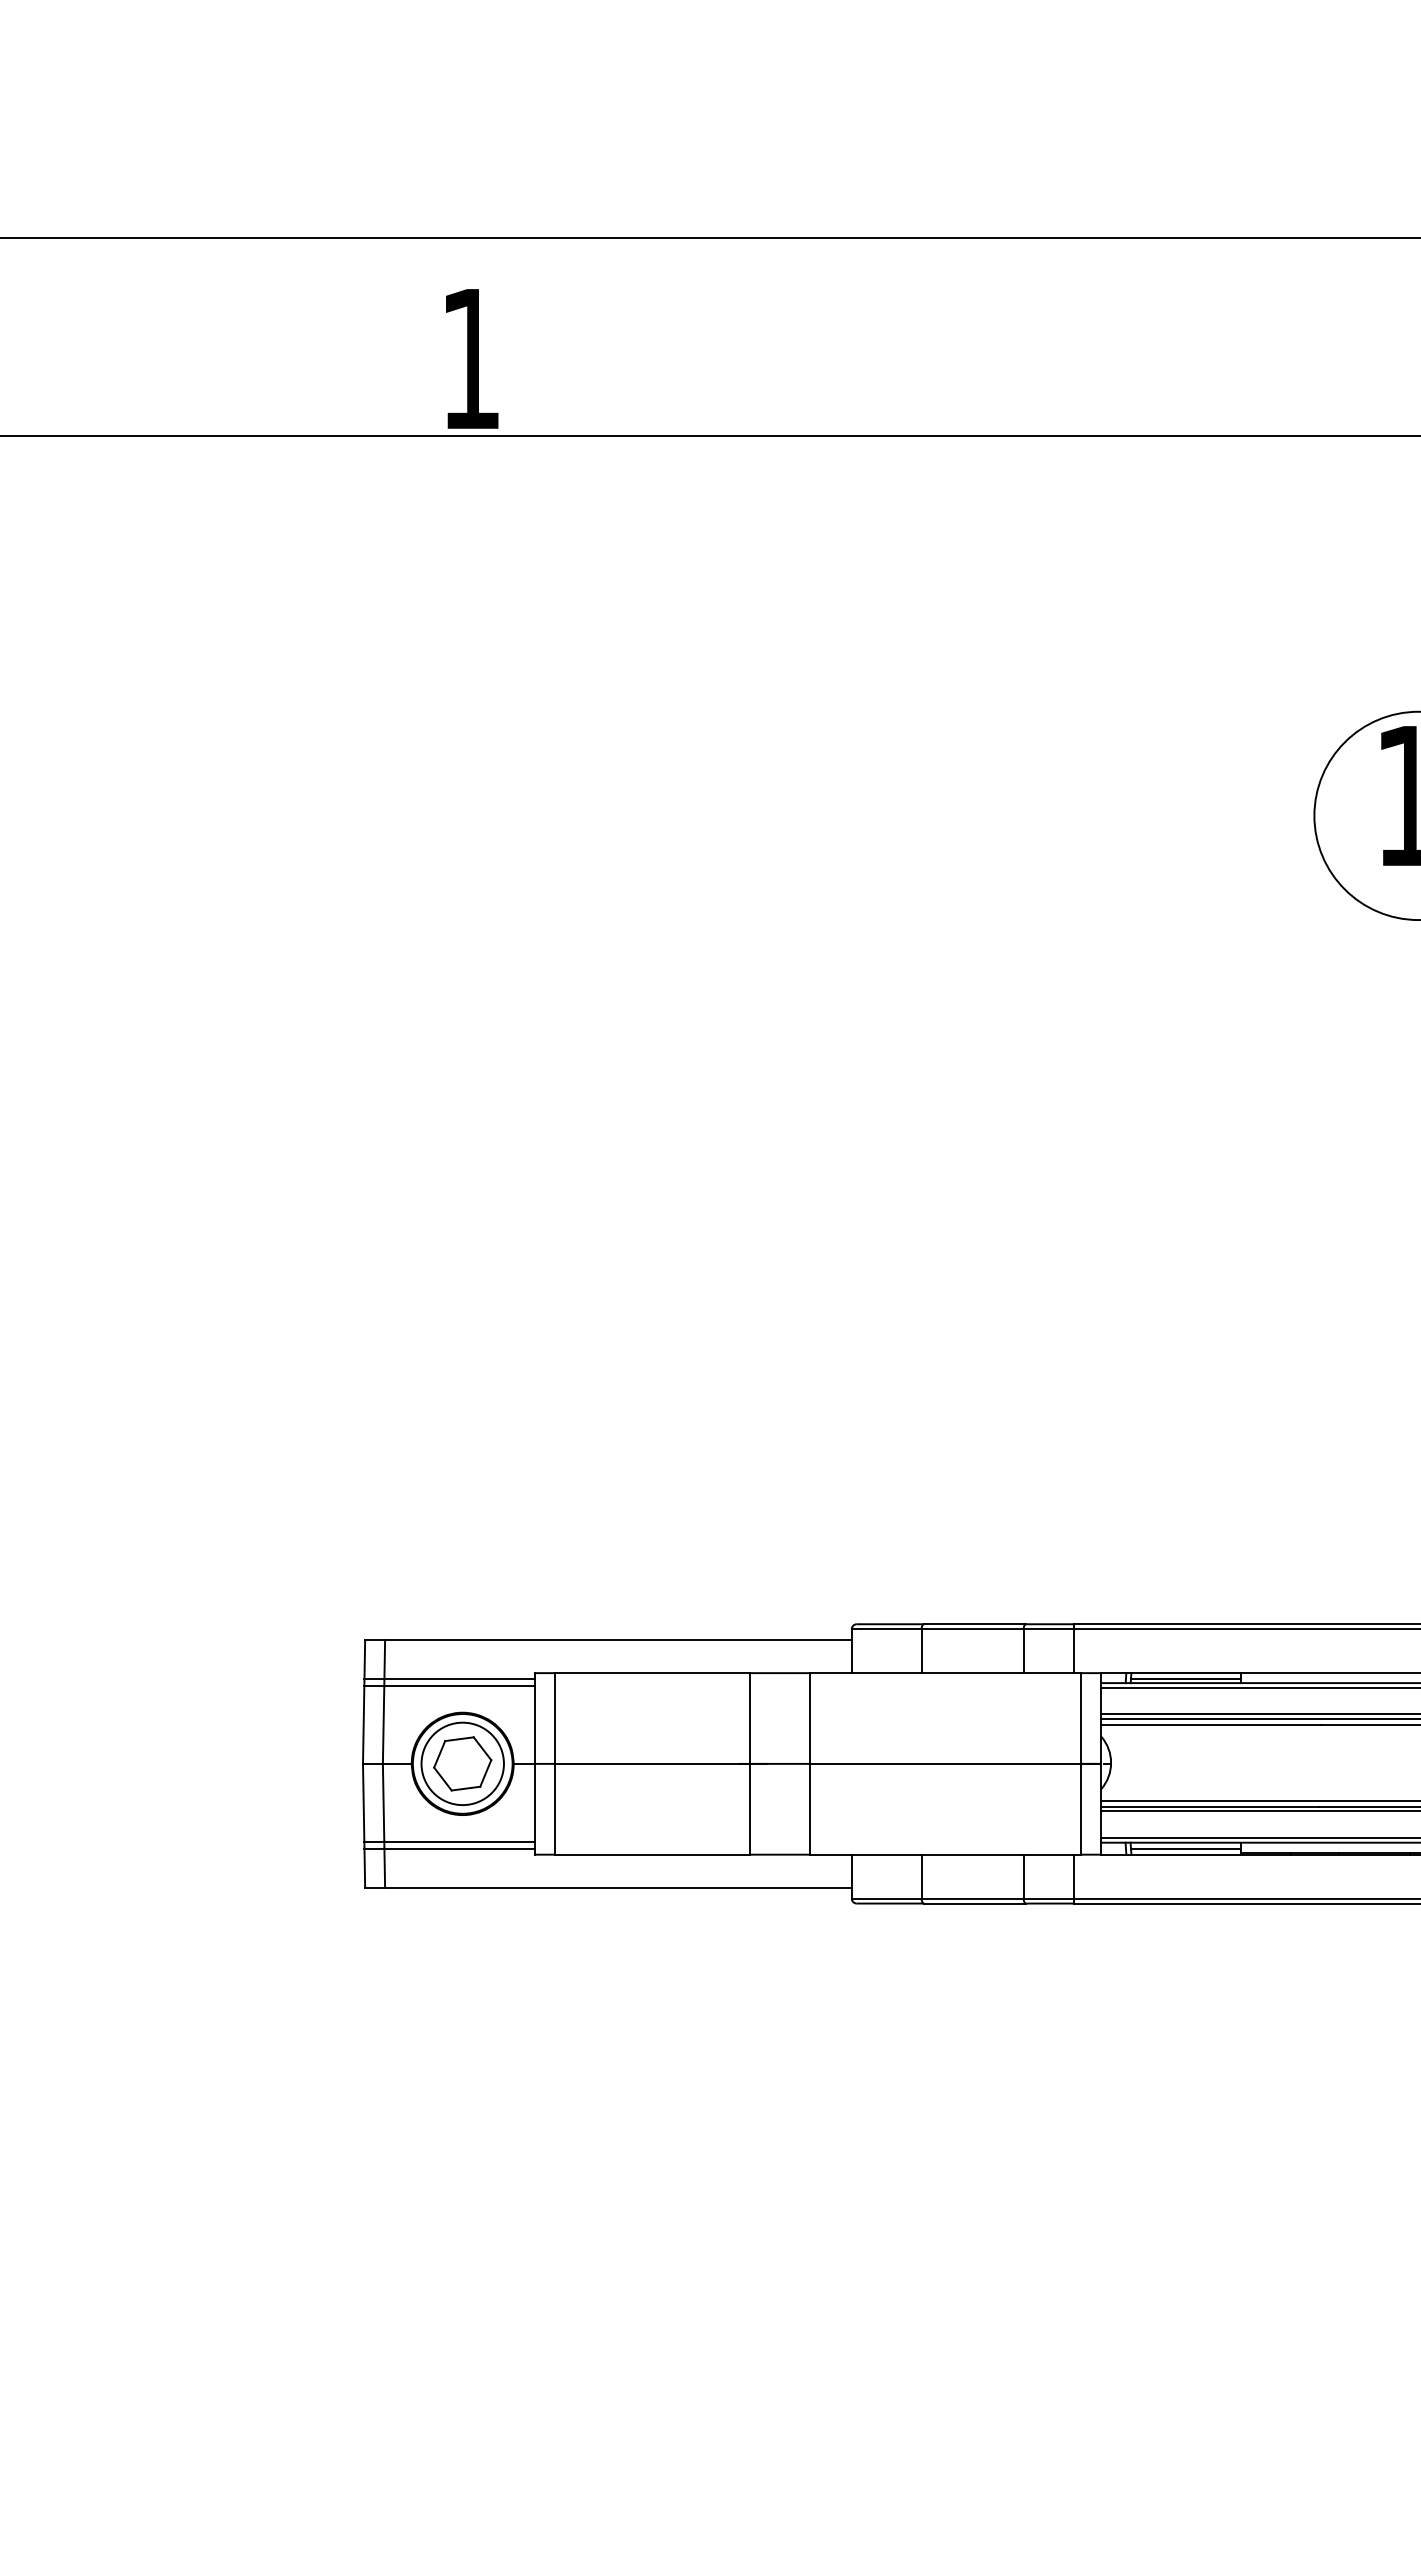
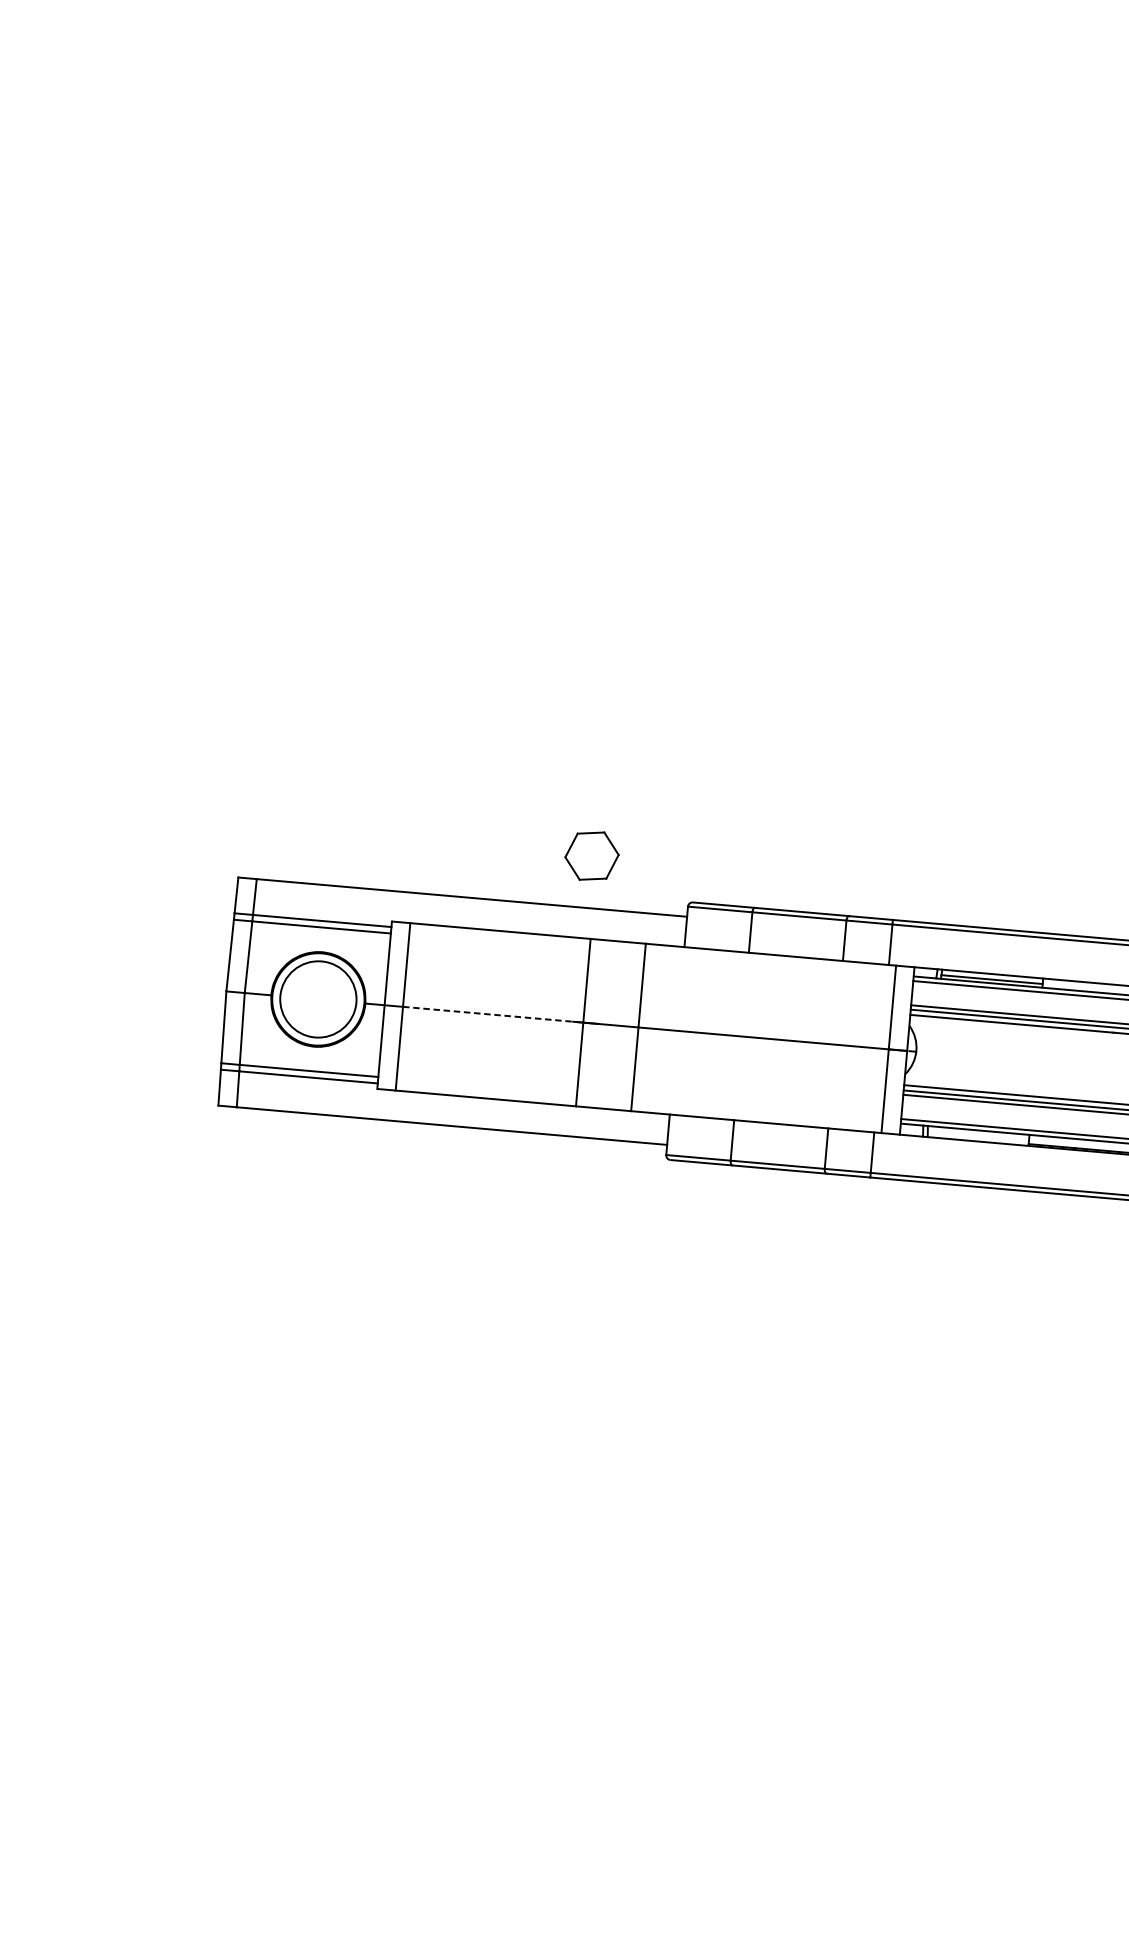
part: (462, 1763) -> (591, 855), moved
line: (652, 1763) -> (493, 1014), solid -> dashed
line: (1185, 1848) -> (978, 1135), removed

